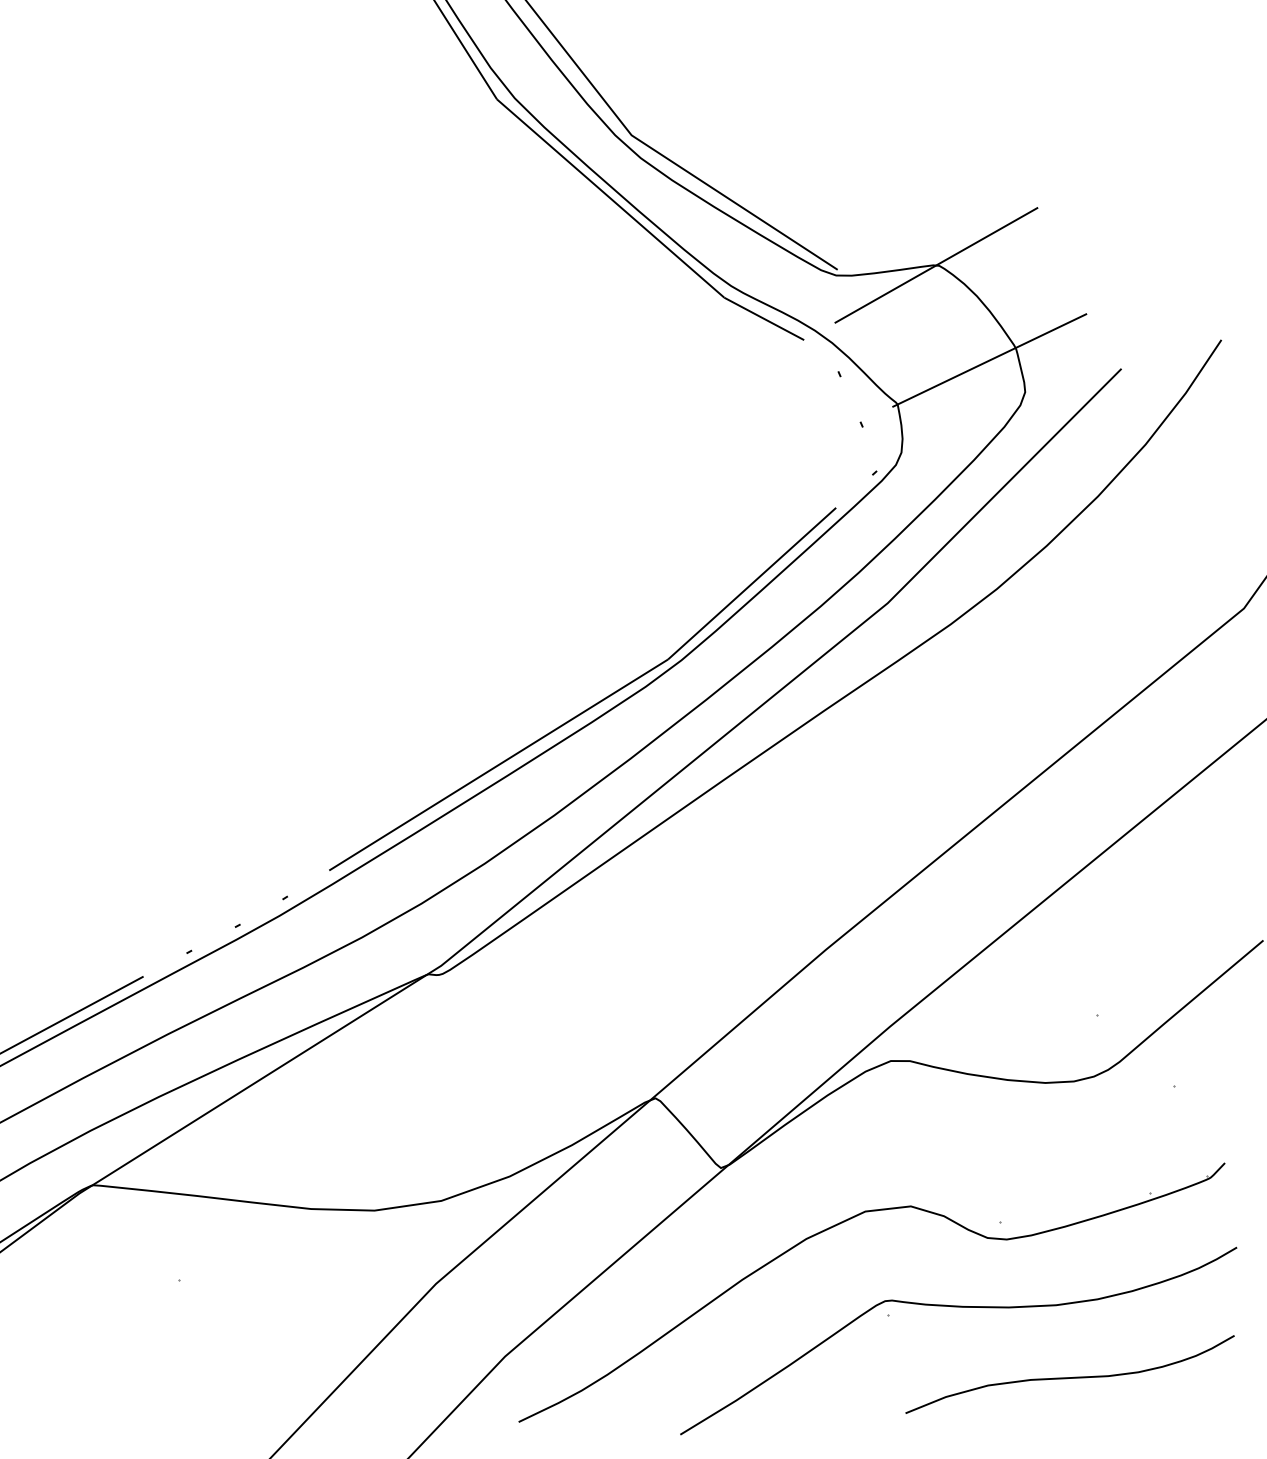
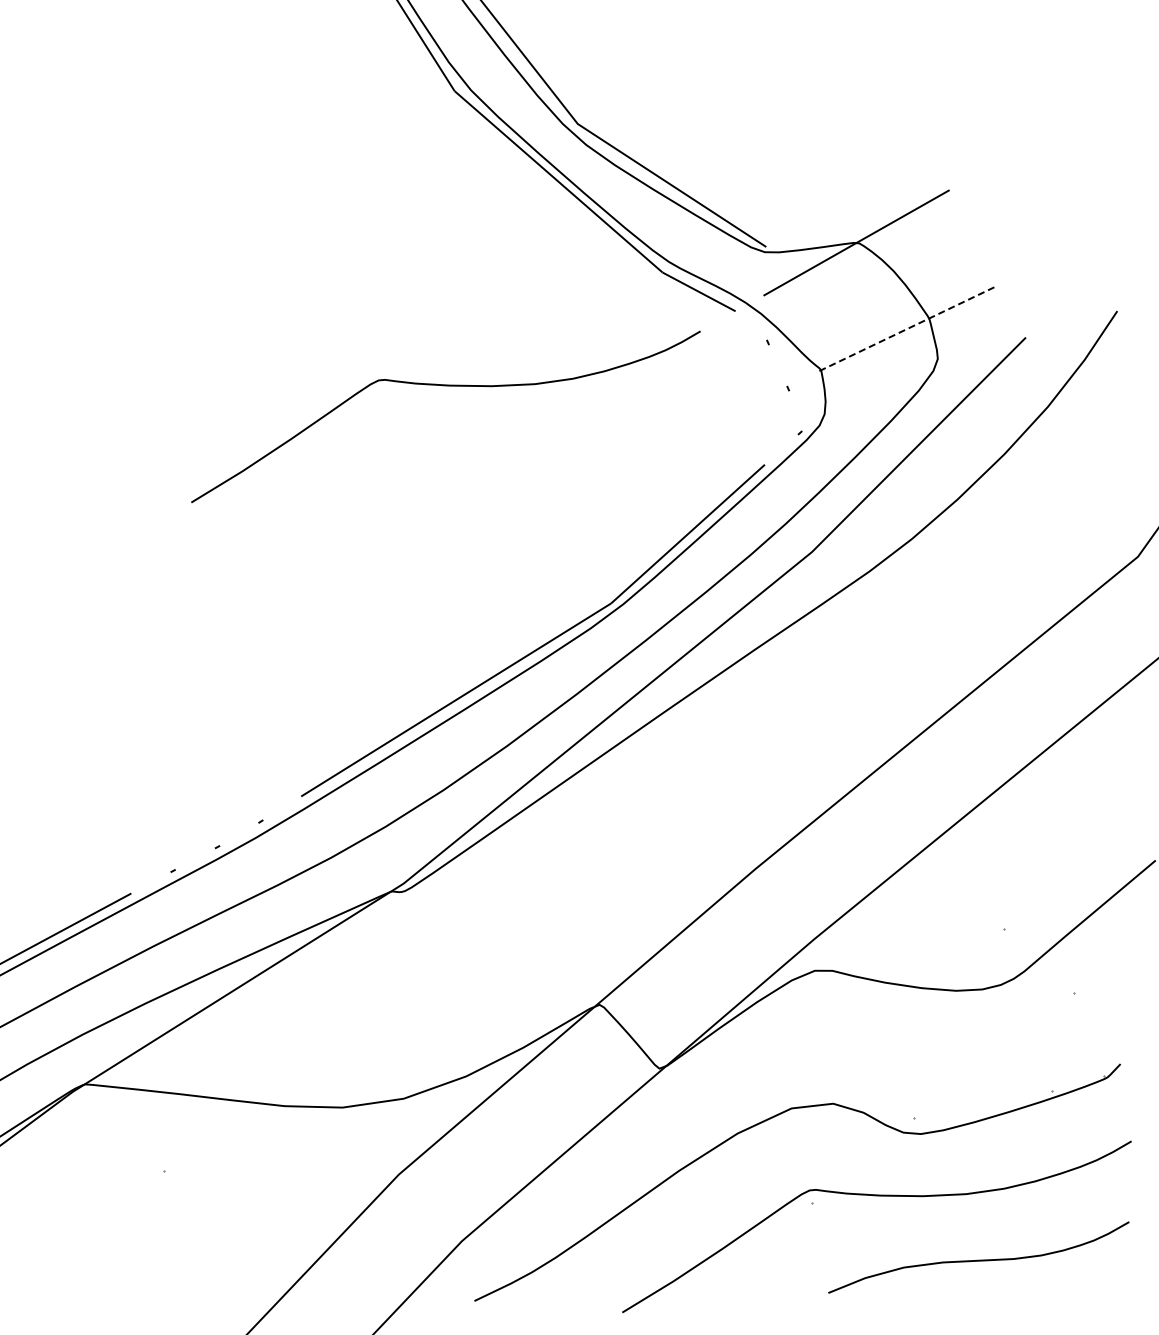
line: (989, 359) -> (905, 329), solid -> dashed
curve: (487, 422) -> (445, 386), added

